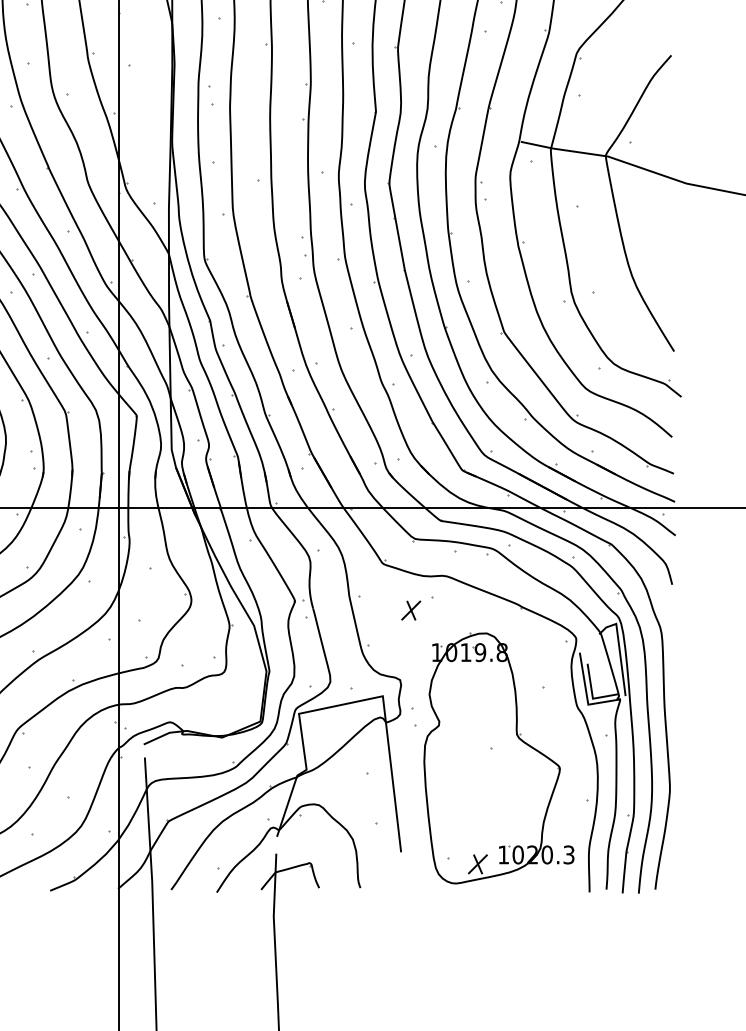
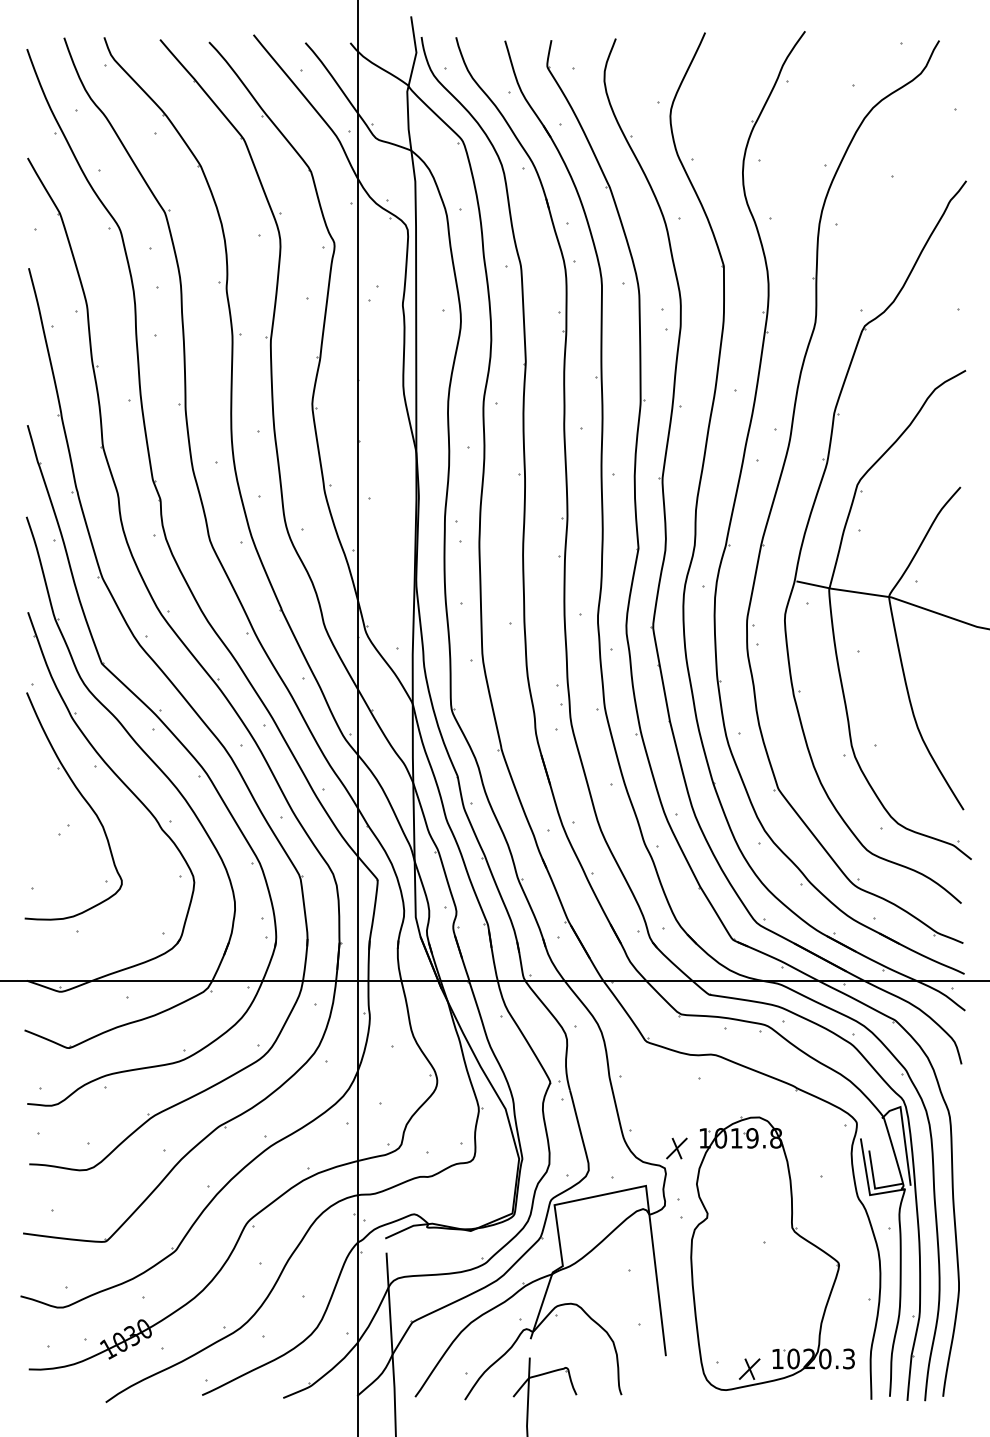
part: (410, 610) -> (676, 1148), moved

